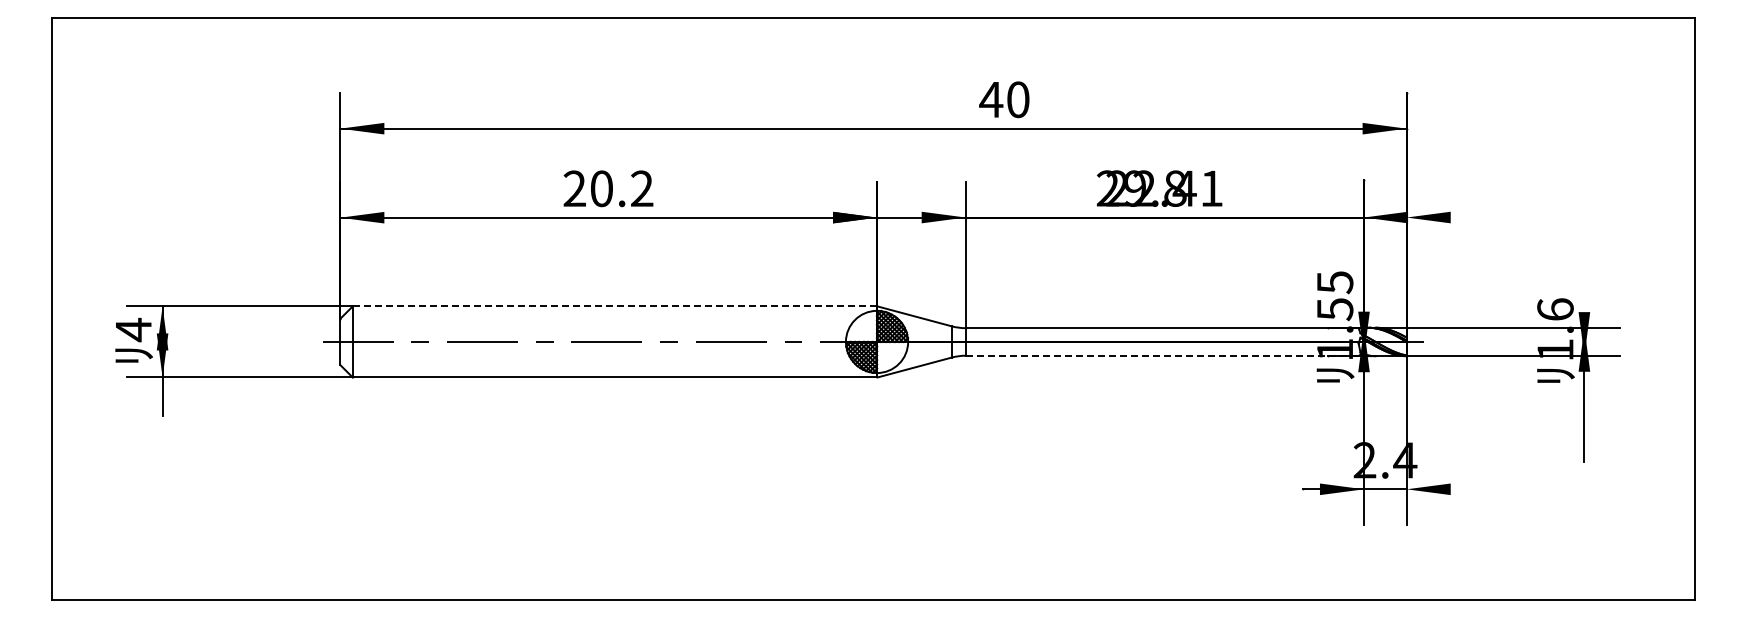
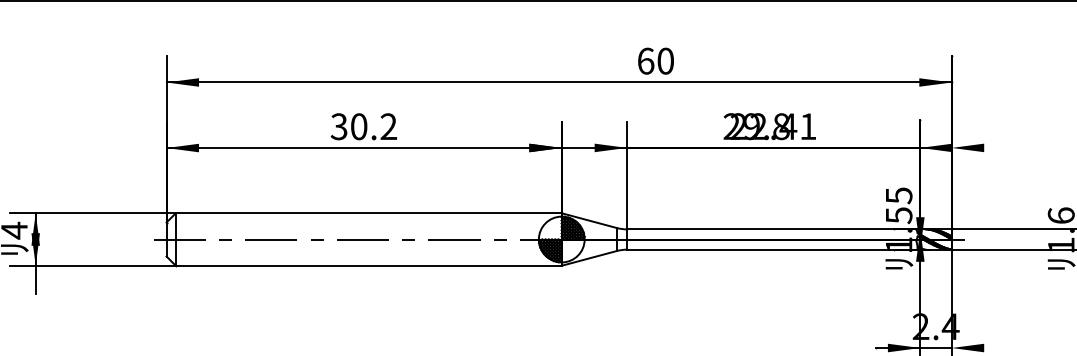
text: (991, 99) -> (646, 61), 40 -> 60
text: (574, 188) -> (339, 126), 20.2 -> 30.2
line: (614, 306) -> (368, 213), dashed -> solid
line: (1165, 355) -> (774, 249), dashed -> solid

